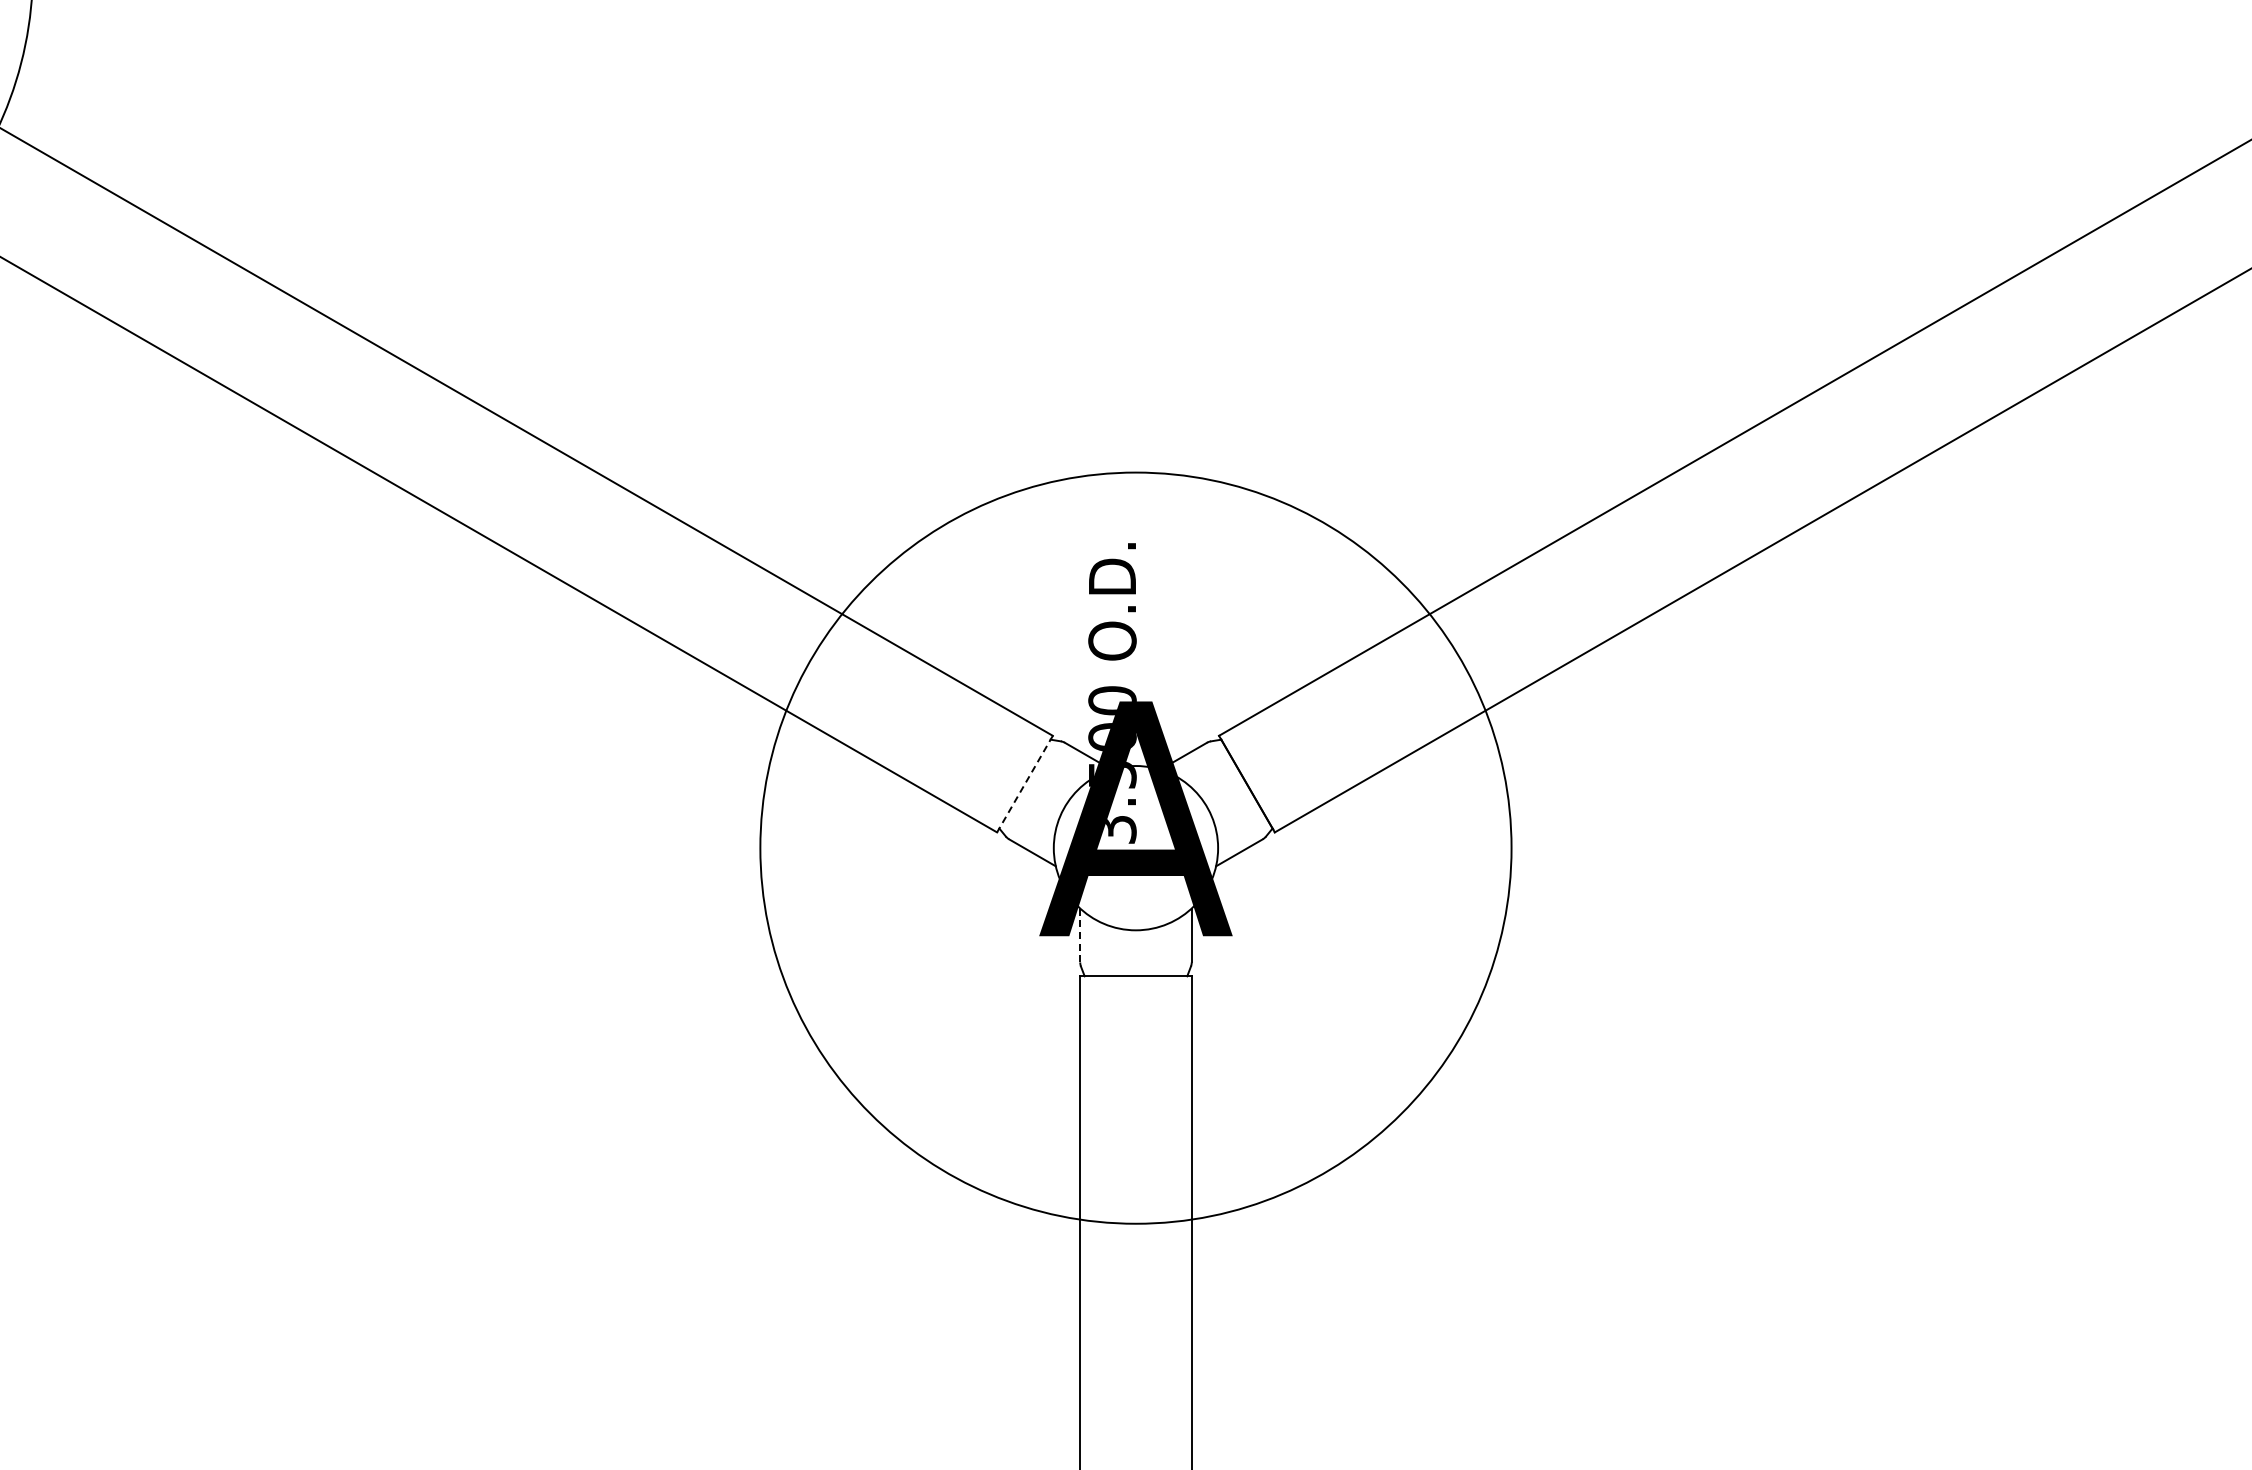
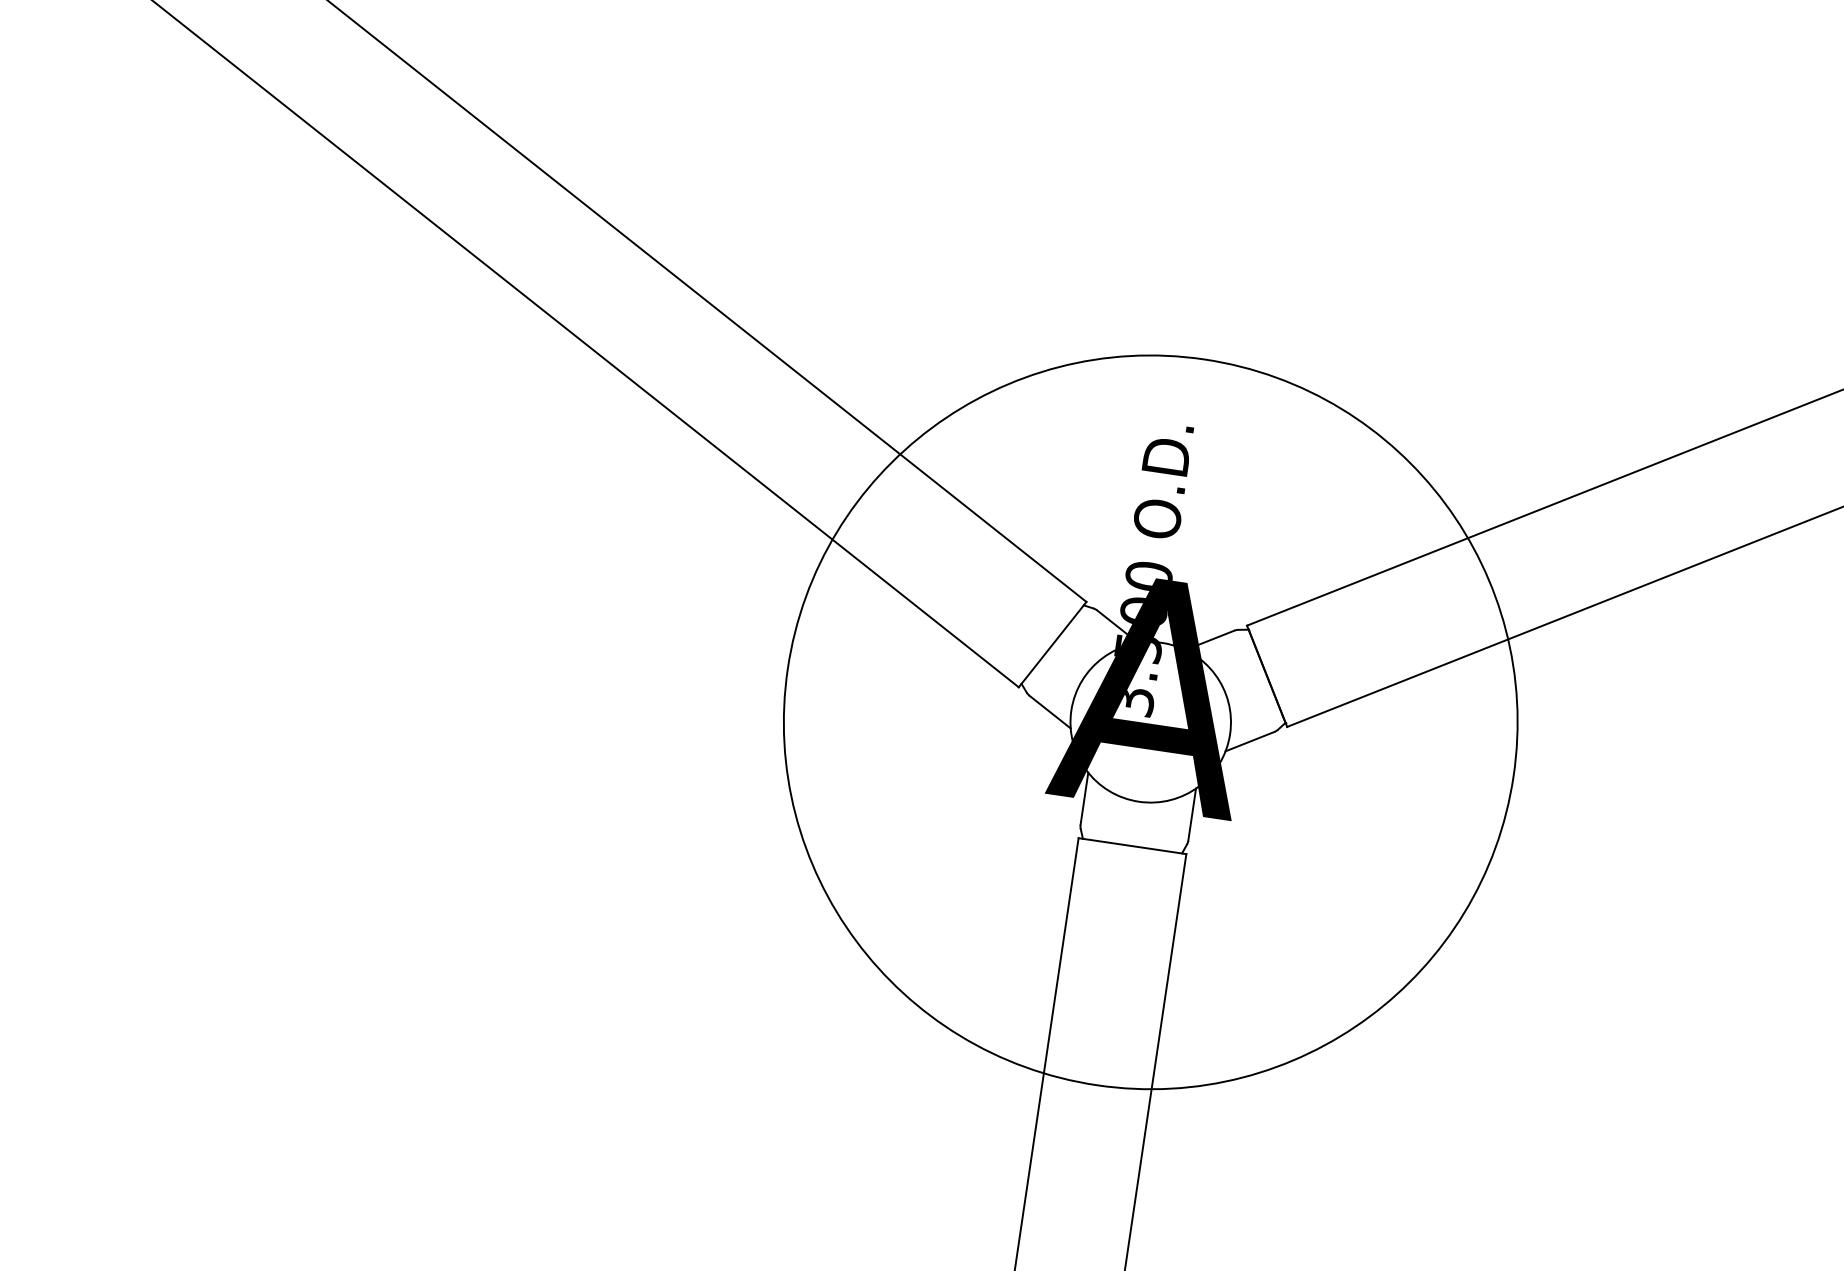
line: (1024, 784) -> (1052, 644), dashed -> solid
line: (1080, 935) -> (1084, 798), dashed -> solid

